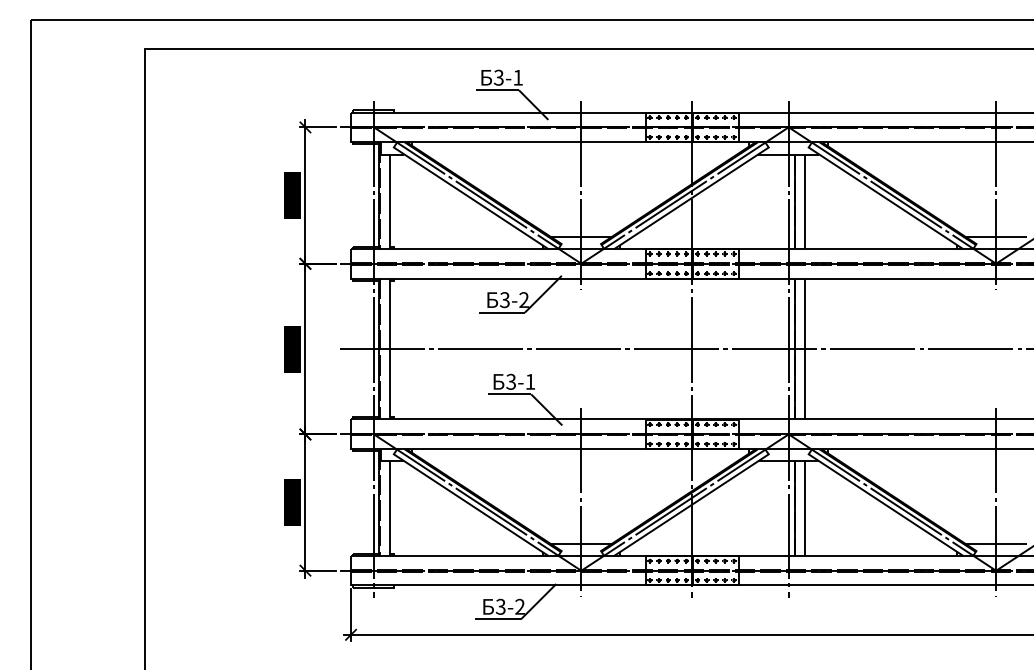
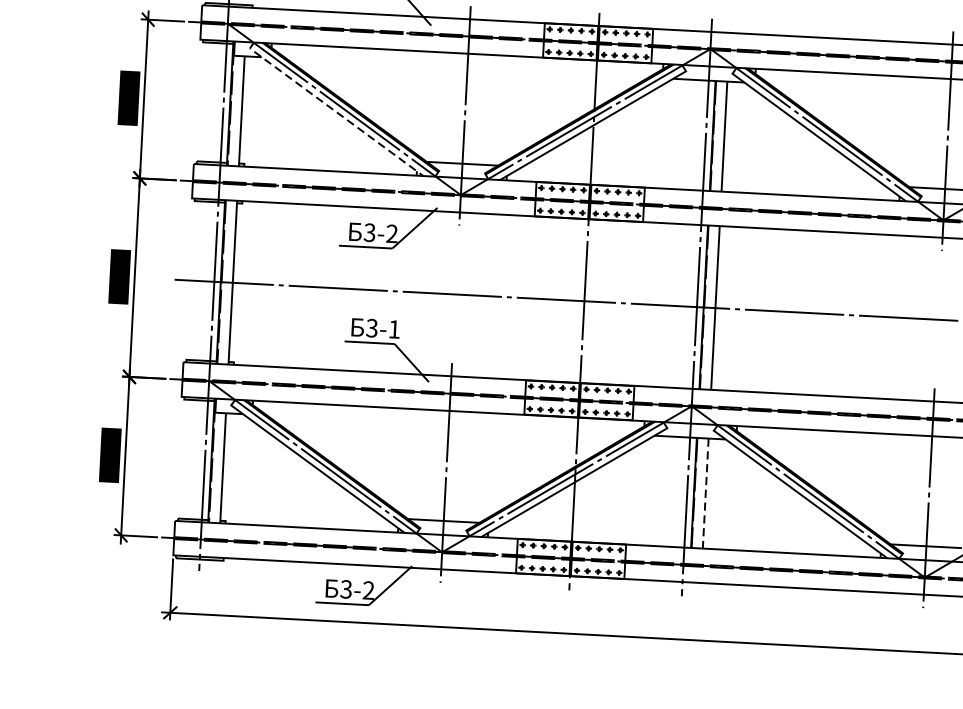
line: (468, 196) -> (333, 109), solid -> dashed
line: (804, 509) -> (705, 494), solid -> dashed

